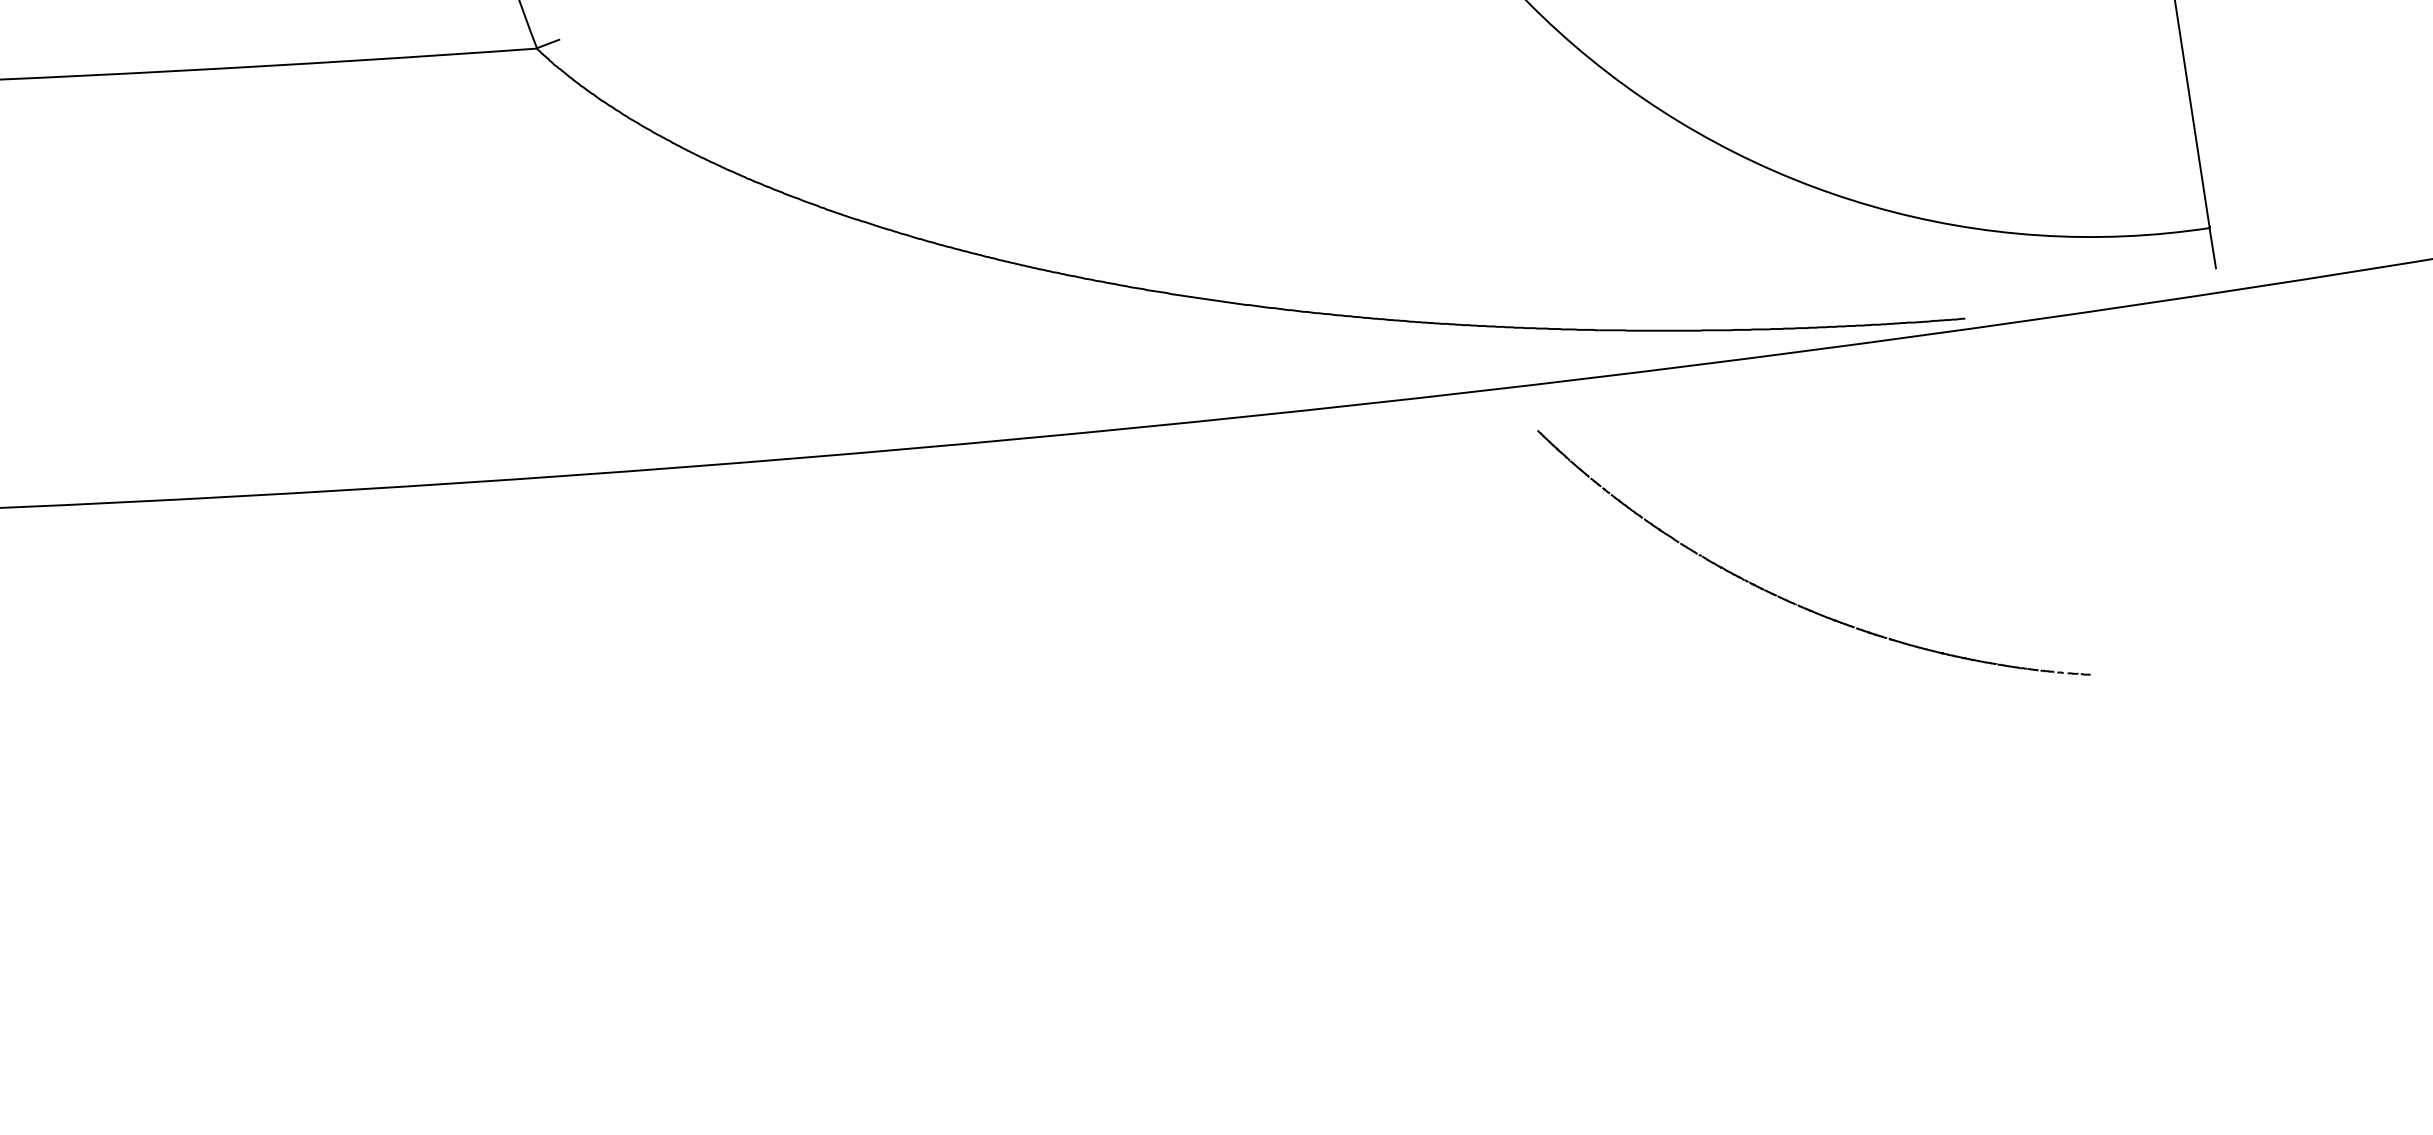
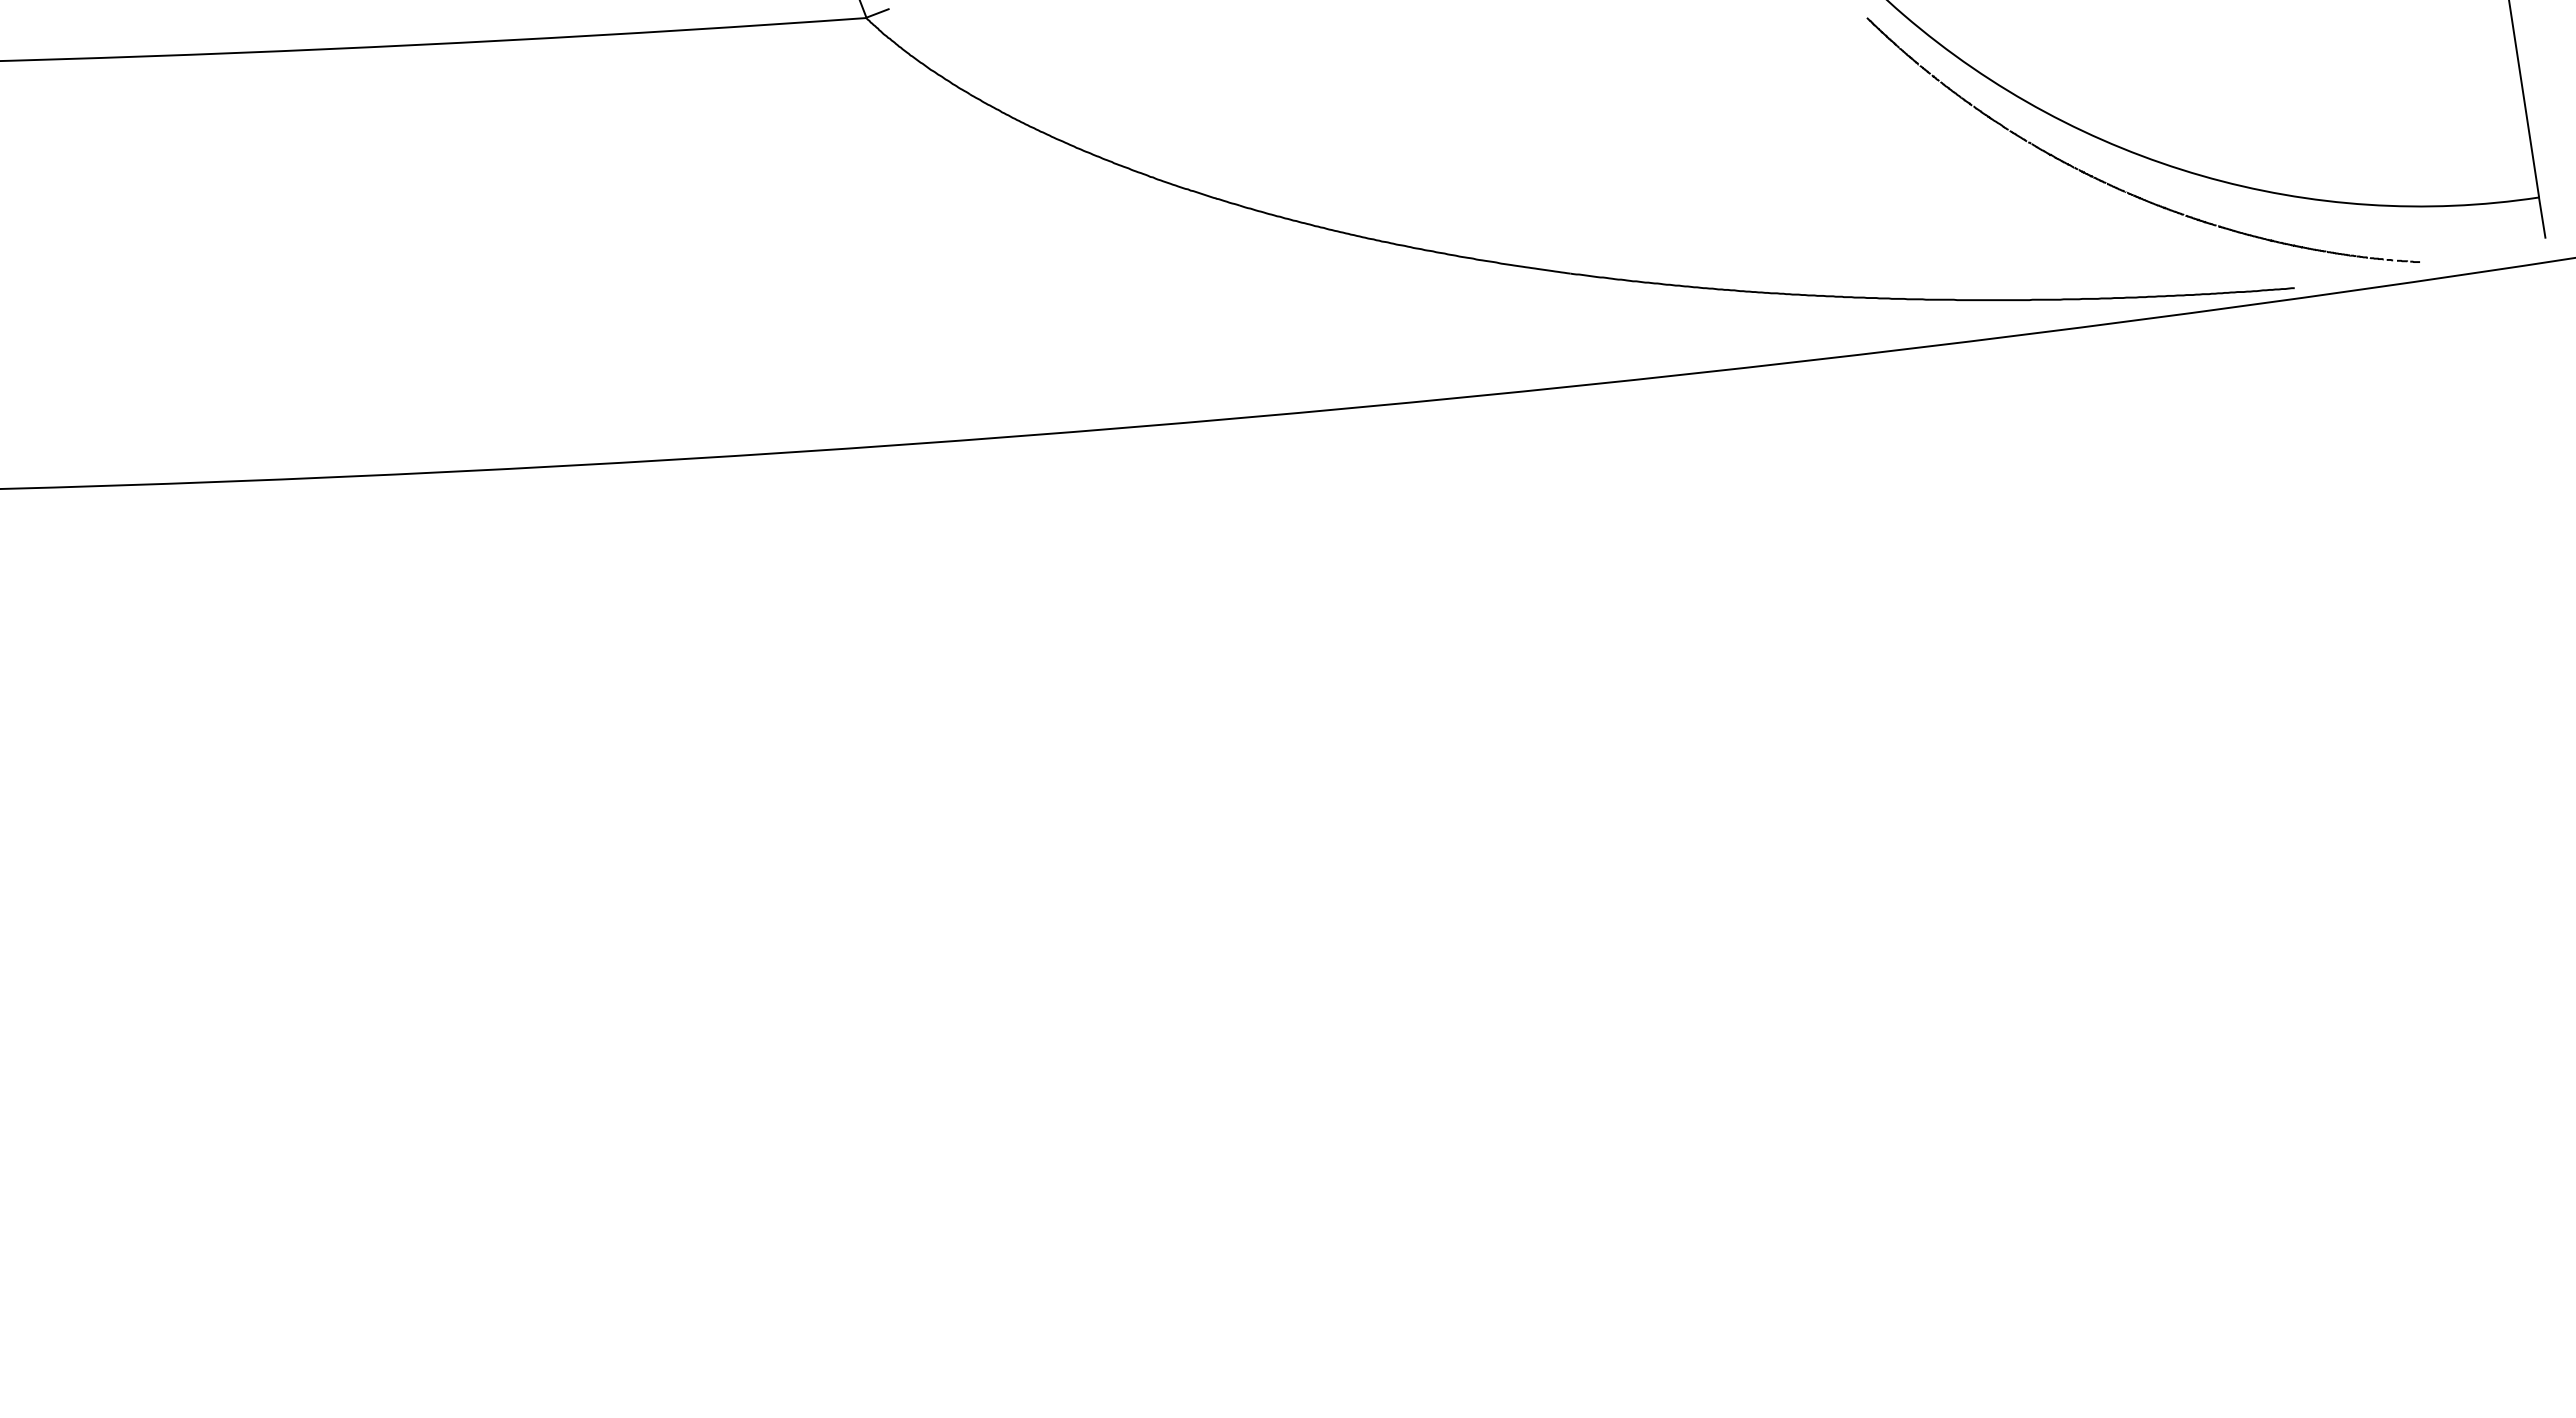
part: (1789, 600) -> (2118, 187), moved

